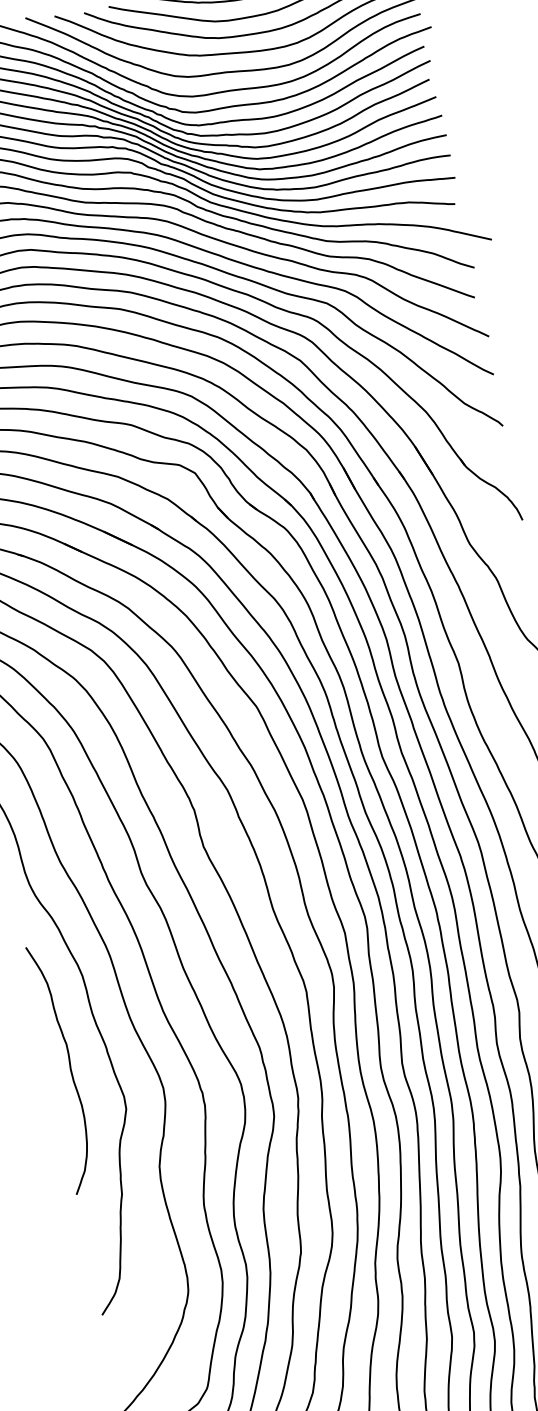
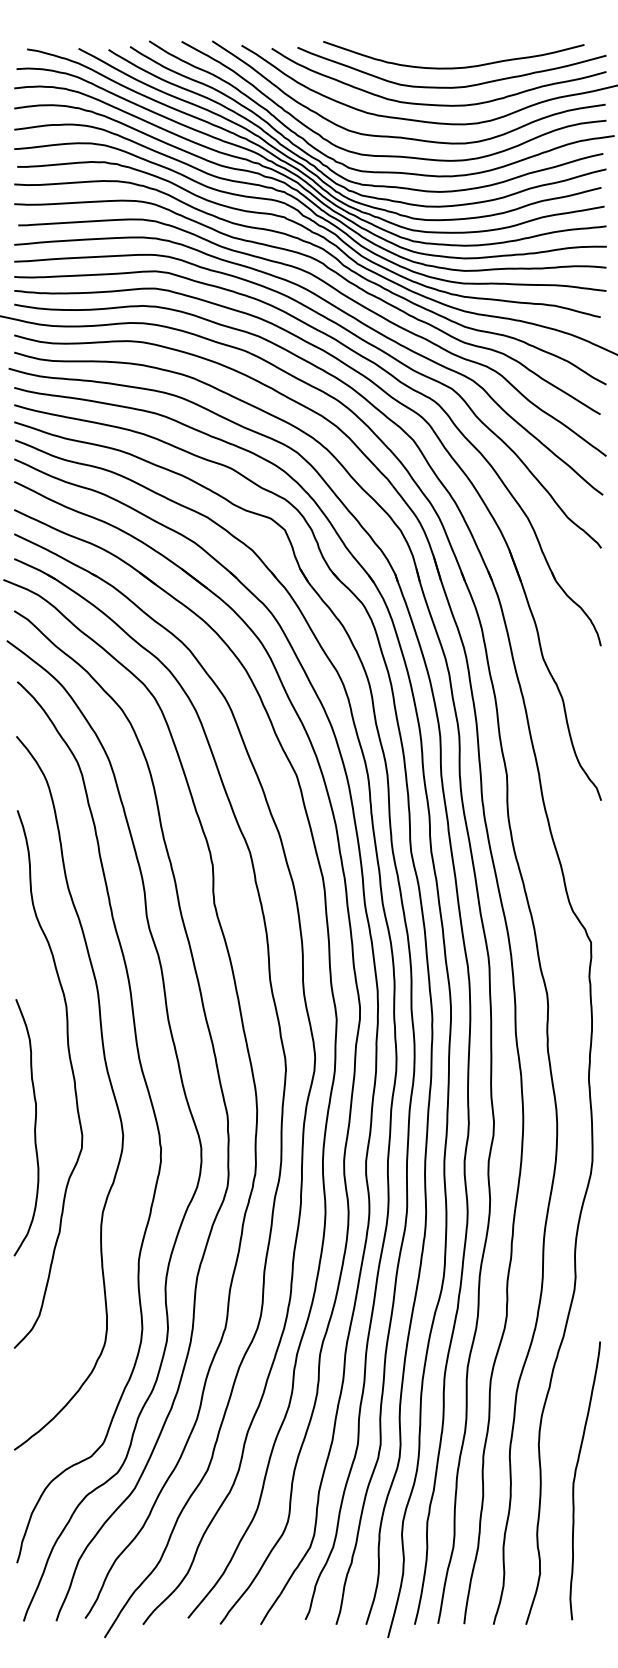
curve: (69, 1067) -> (34, 1127), moved

